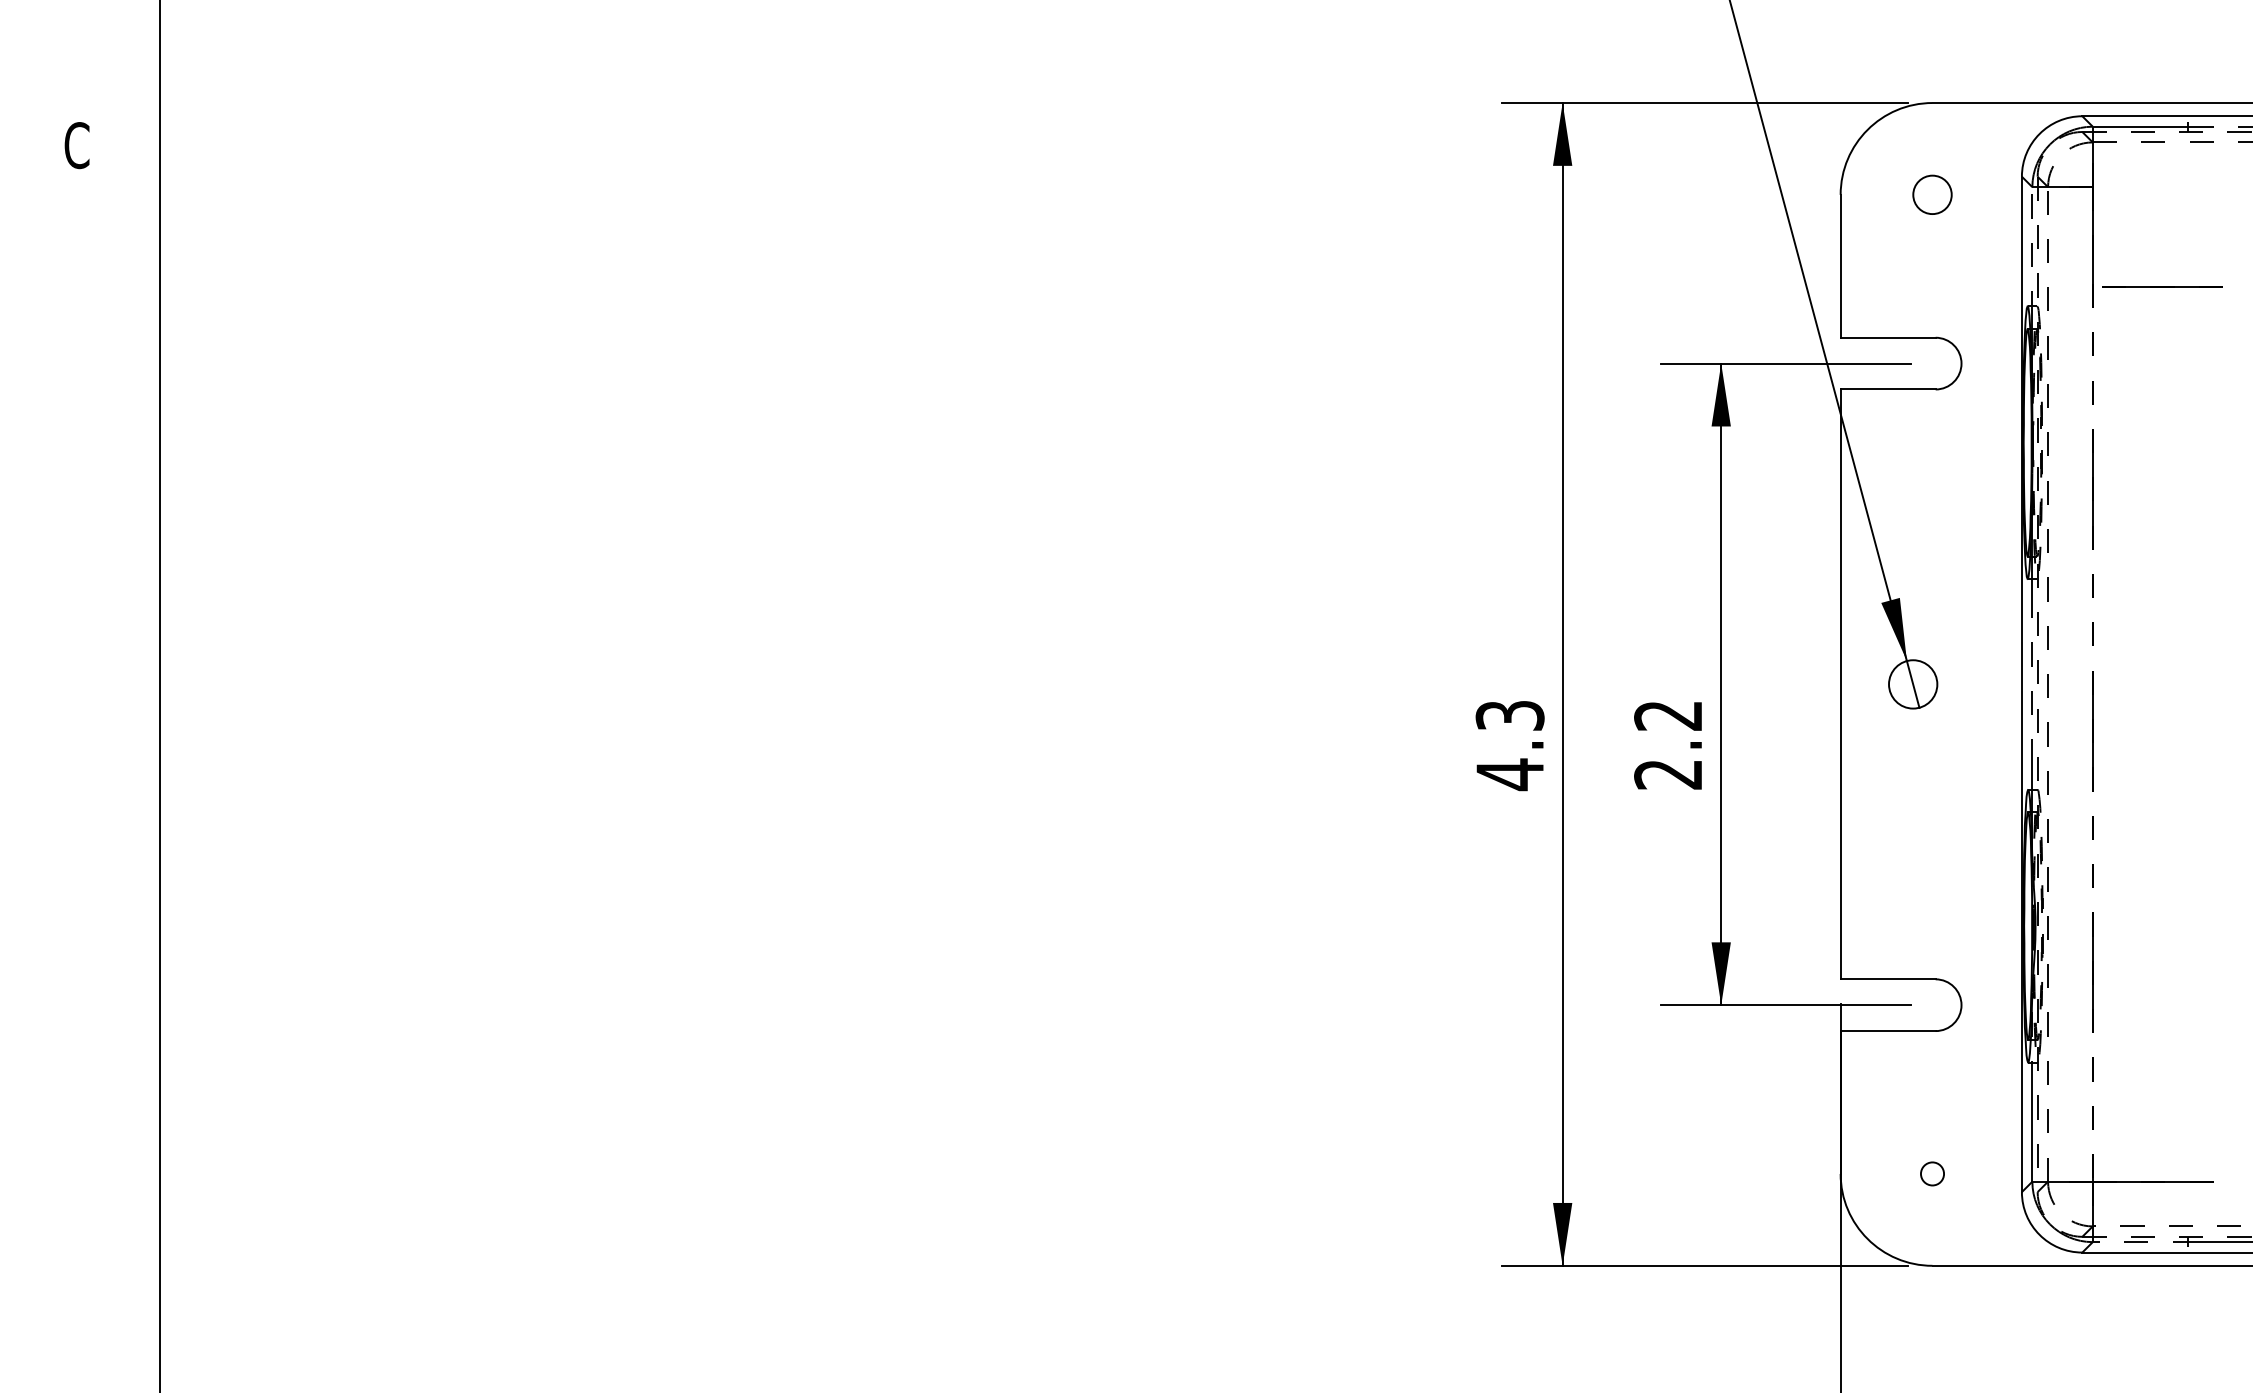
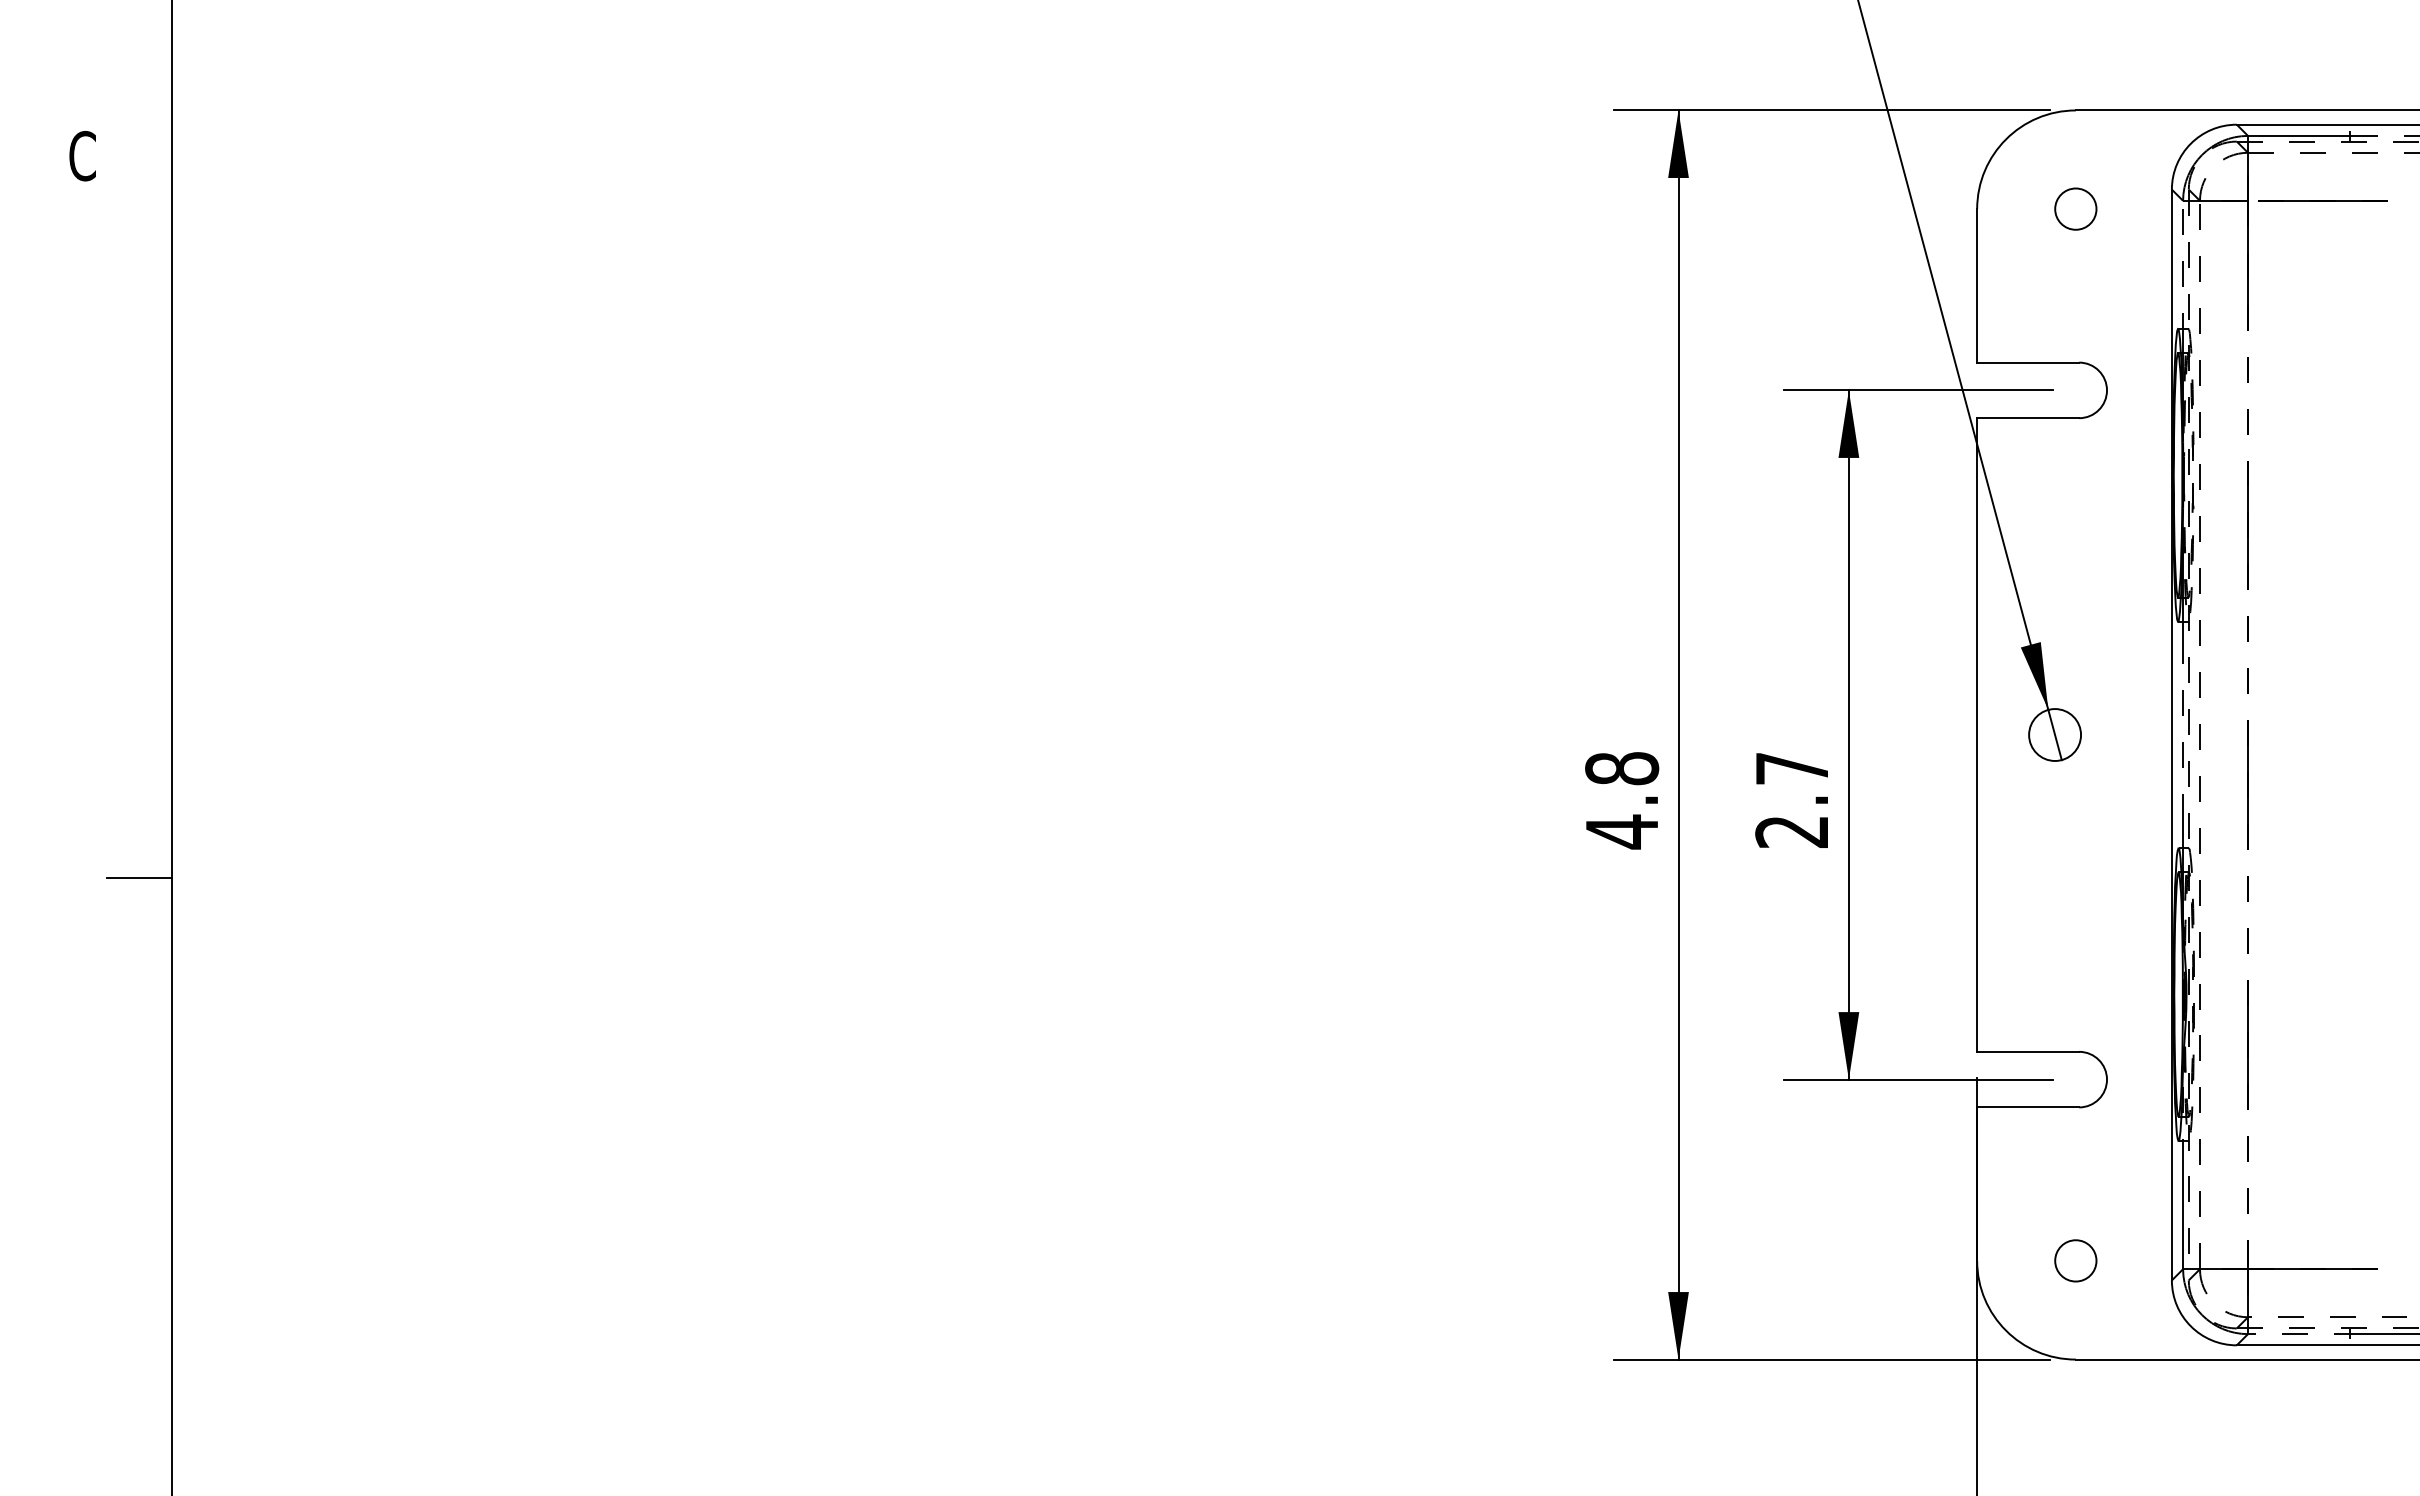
line: (2162, 286) -> (2322, 200), moved
text: (1510, 715) -> (1622, 768), 4.3 -> 4.8
text: (1667, 715) -> (1791, 768), 2.2 -> 2.7
line: (129, 817) -> (138, 878), added
circle: (1932, 1173) -> (2075, 1260), size x1.67

